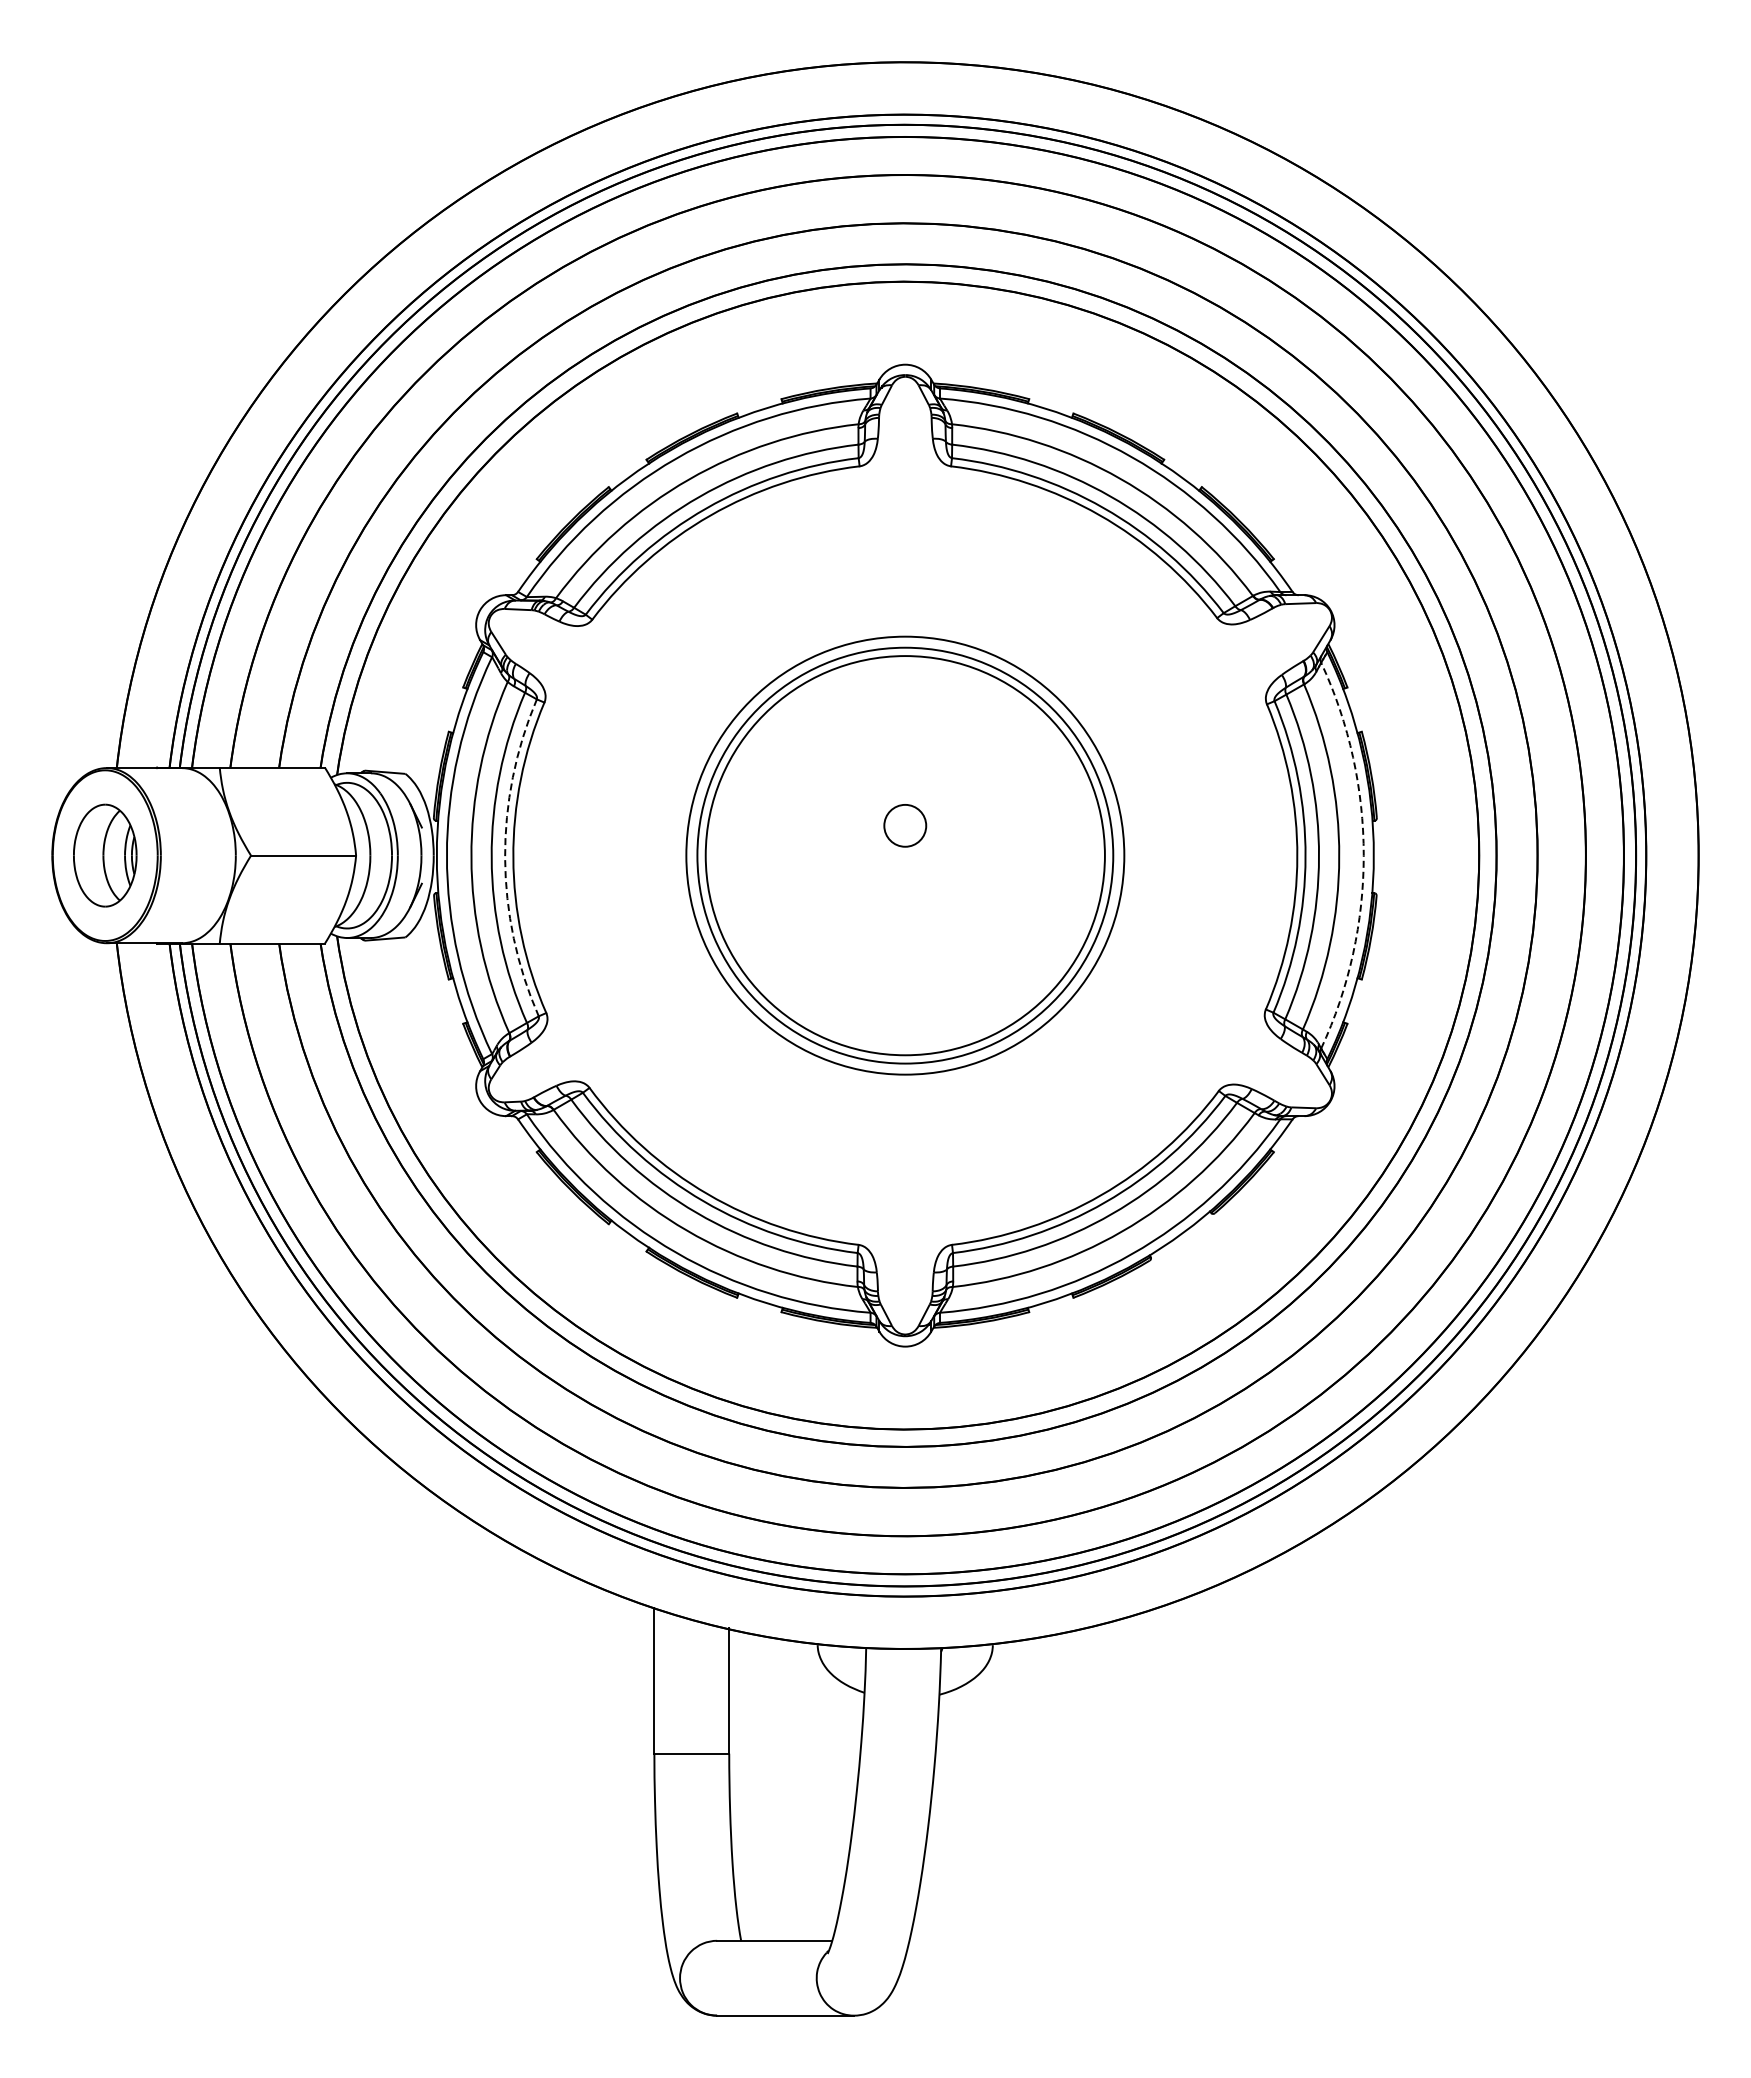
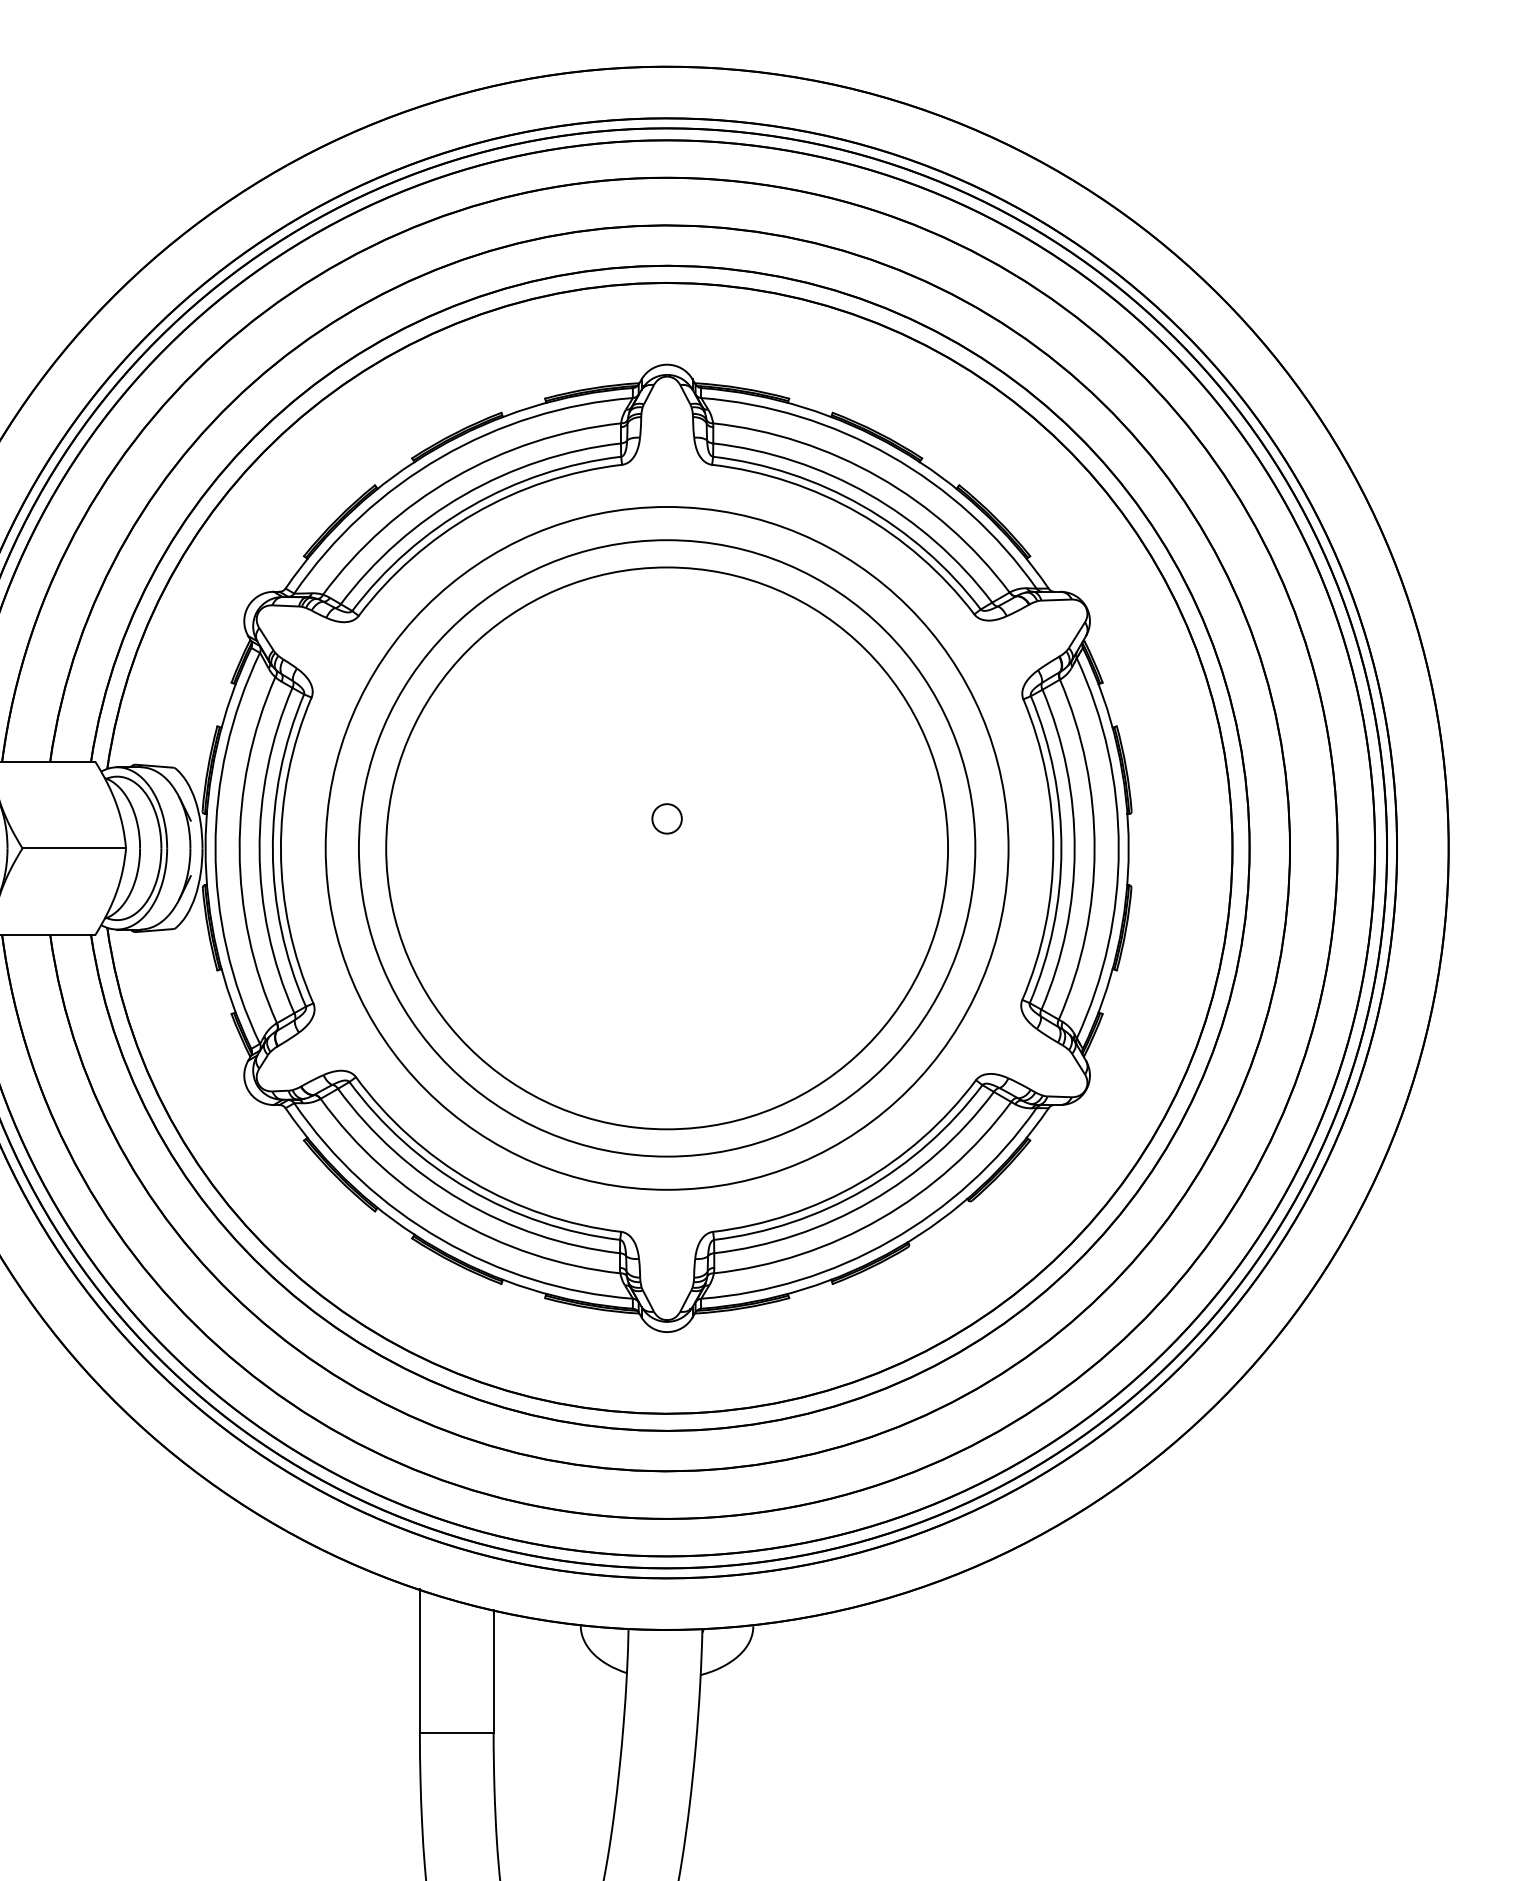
circle: (905, 825) -> (667, 818), size x0.71
circle: (904, 855) -> (666, 848), size x1.67
circle: (905, 855) -> (667, 848), size x1.43
circle: (905, 855) -> (667, 848), size x1.43
arc: (1363, 855) -> (1118, 848), dashed -> solid
arc: (505, 858) -> (273, 851), dashed -> solid

